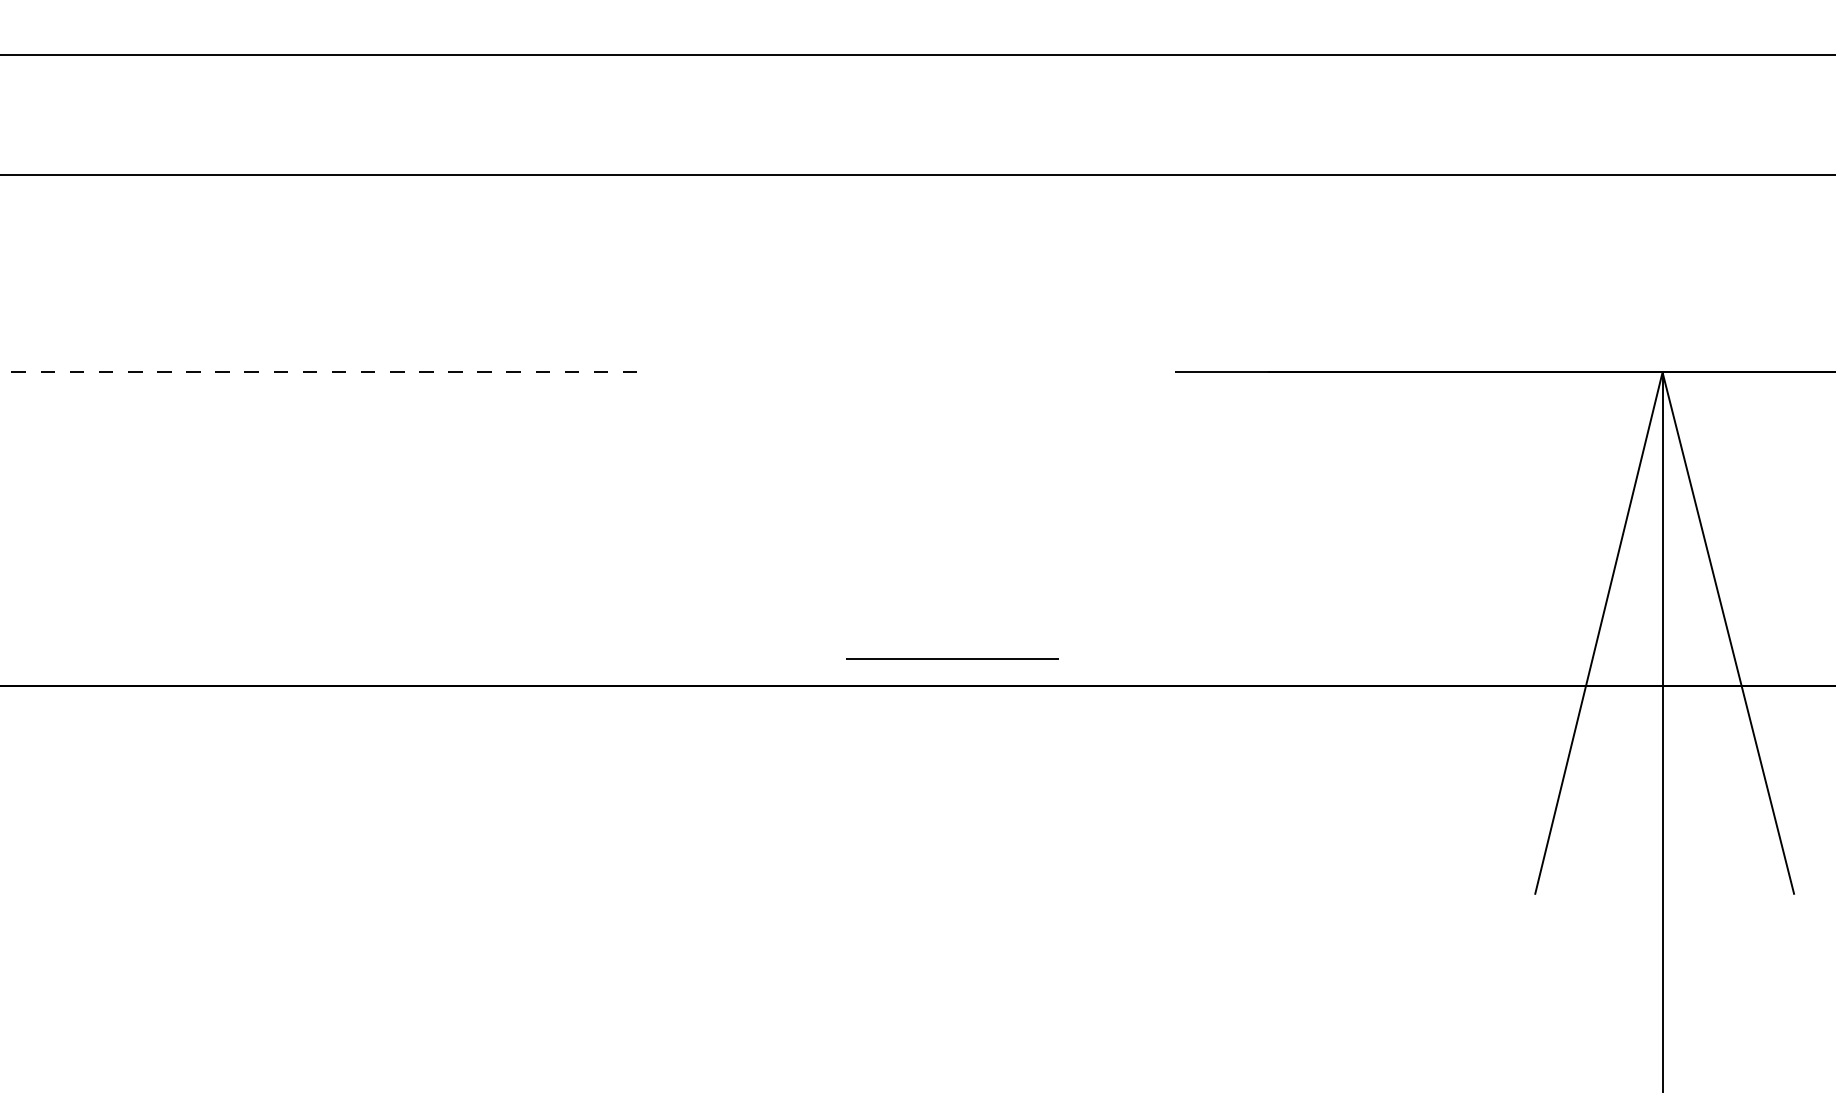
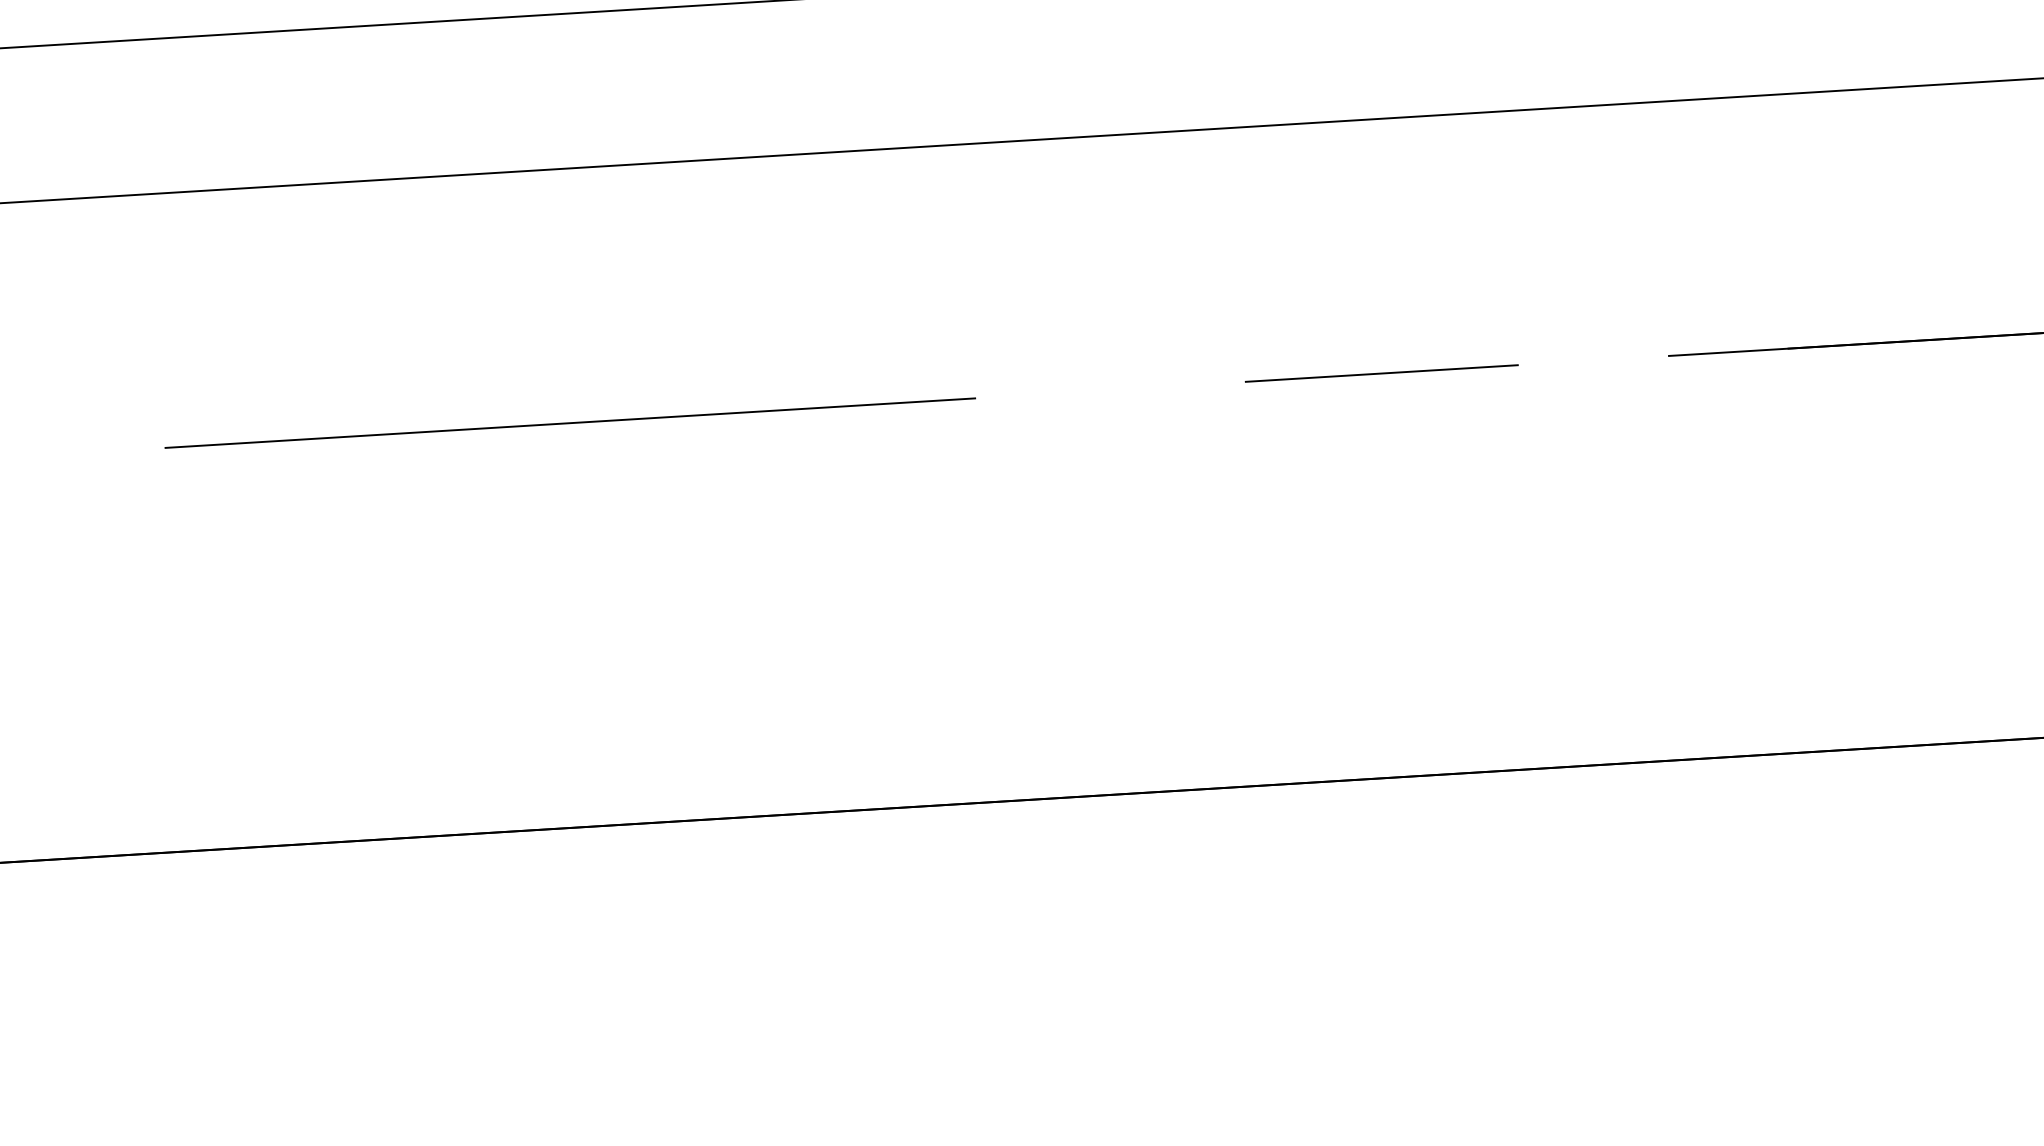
line: (321, 372) -> (569, 423), dashed -> solid
line: (952, 658) -> (1381, 372), moved

